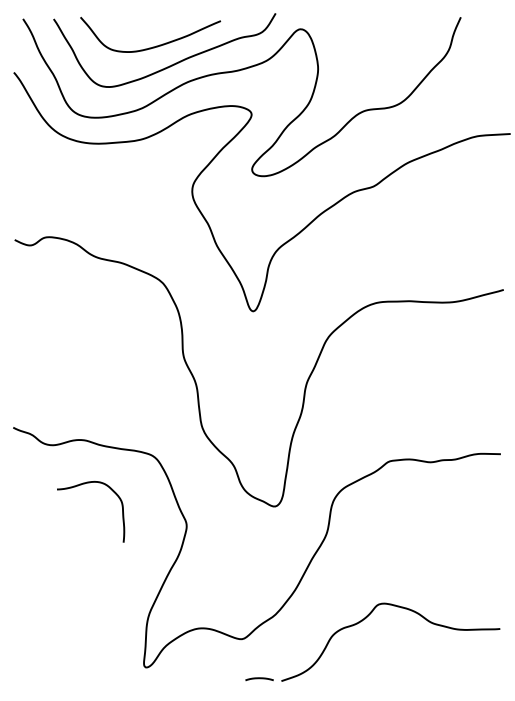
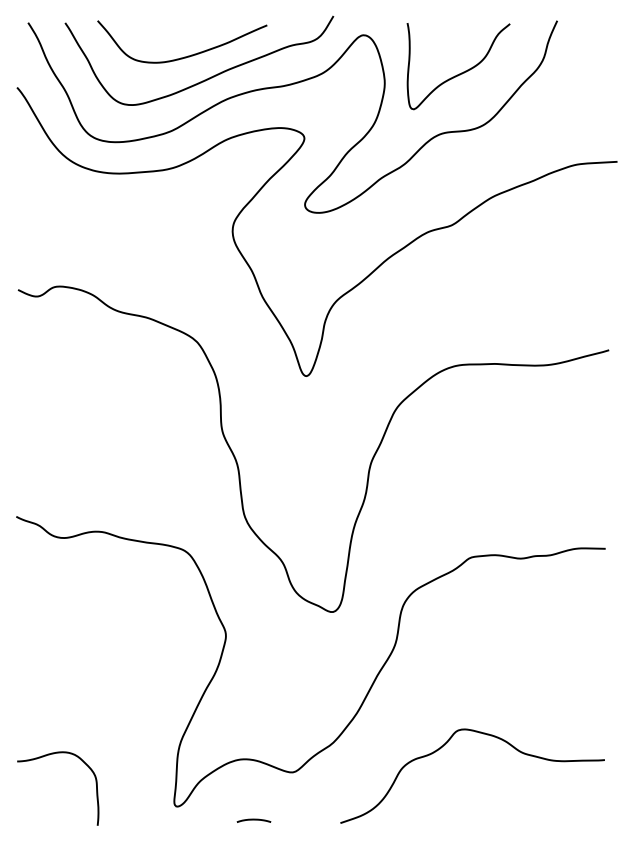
curve: (381, 60) -> (461, 72), added
curve: (81, 485) -> (46, 756), moved
curve: (259, 678) -> (253, 820), moved

